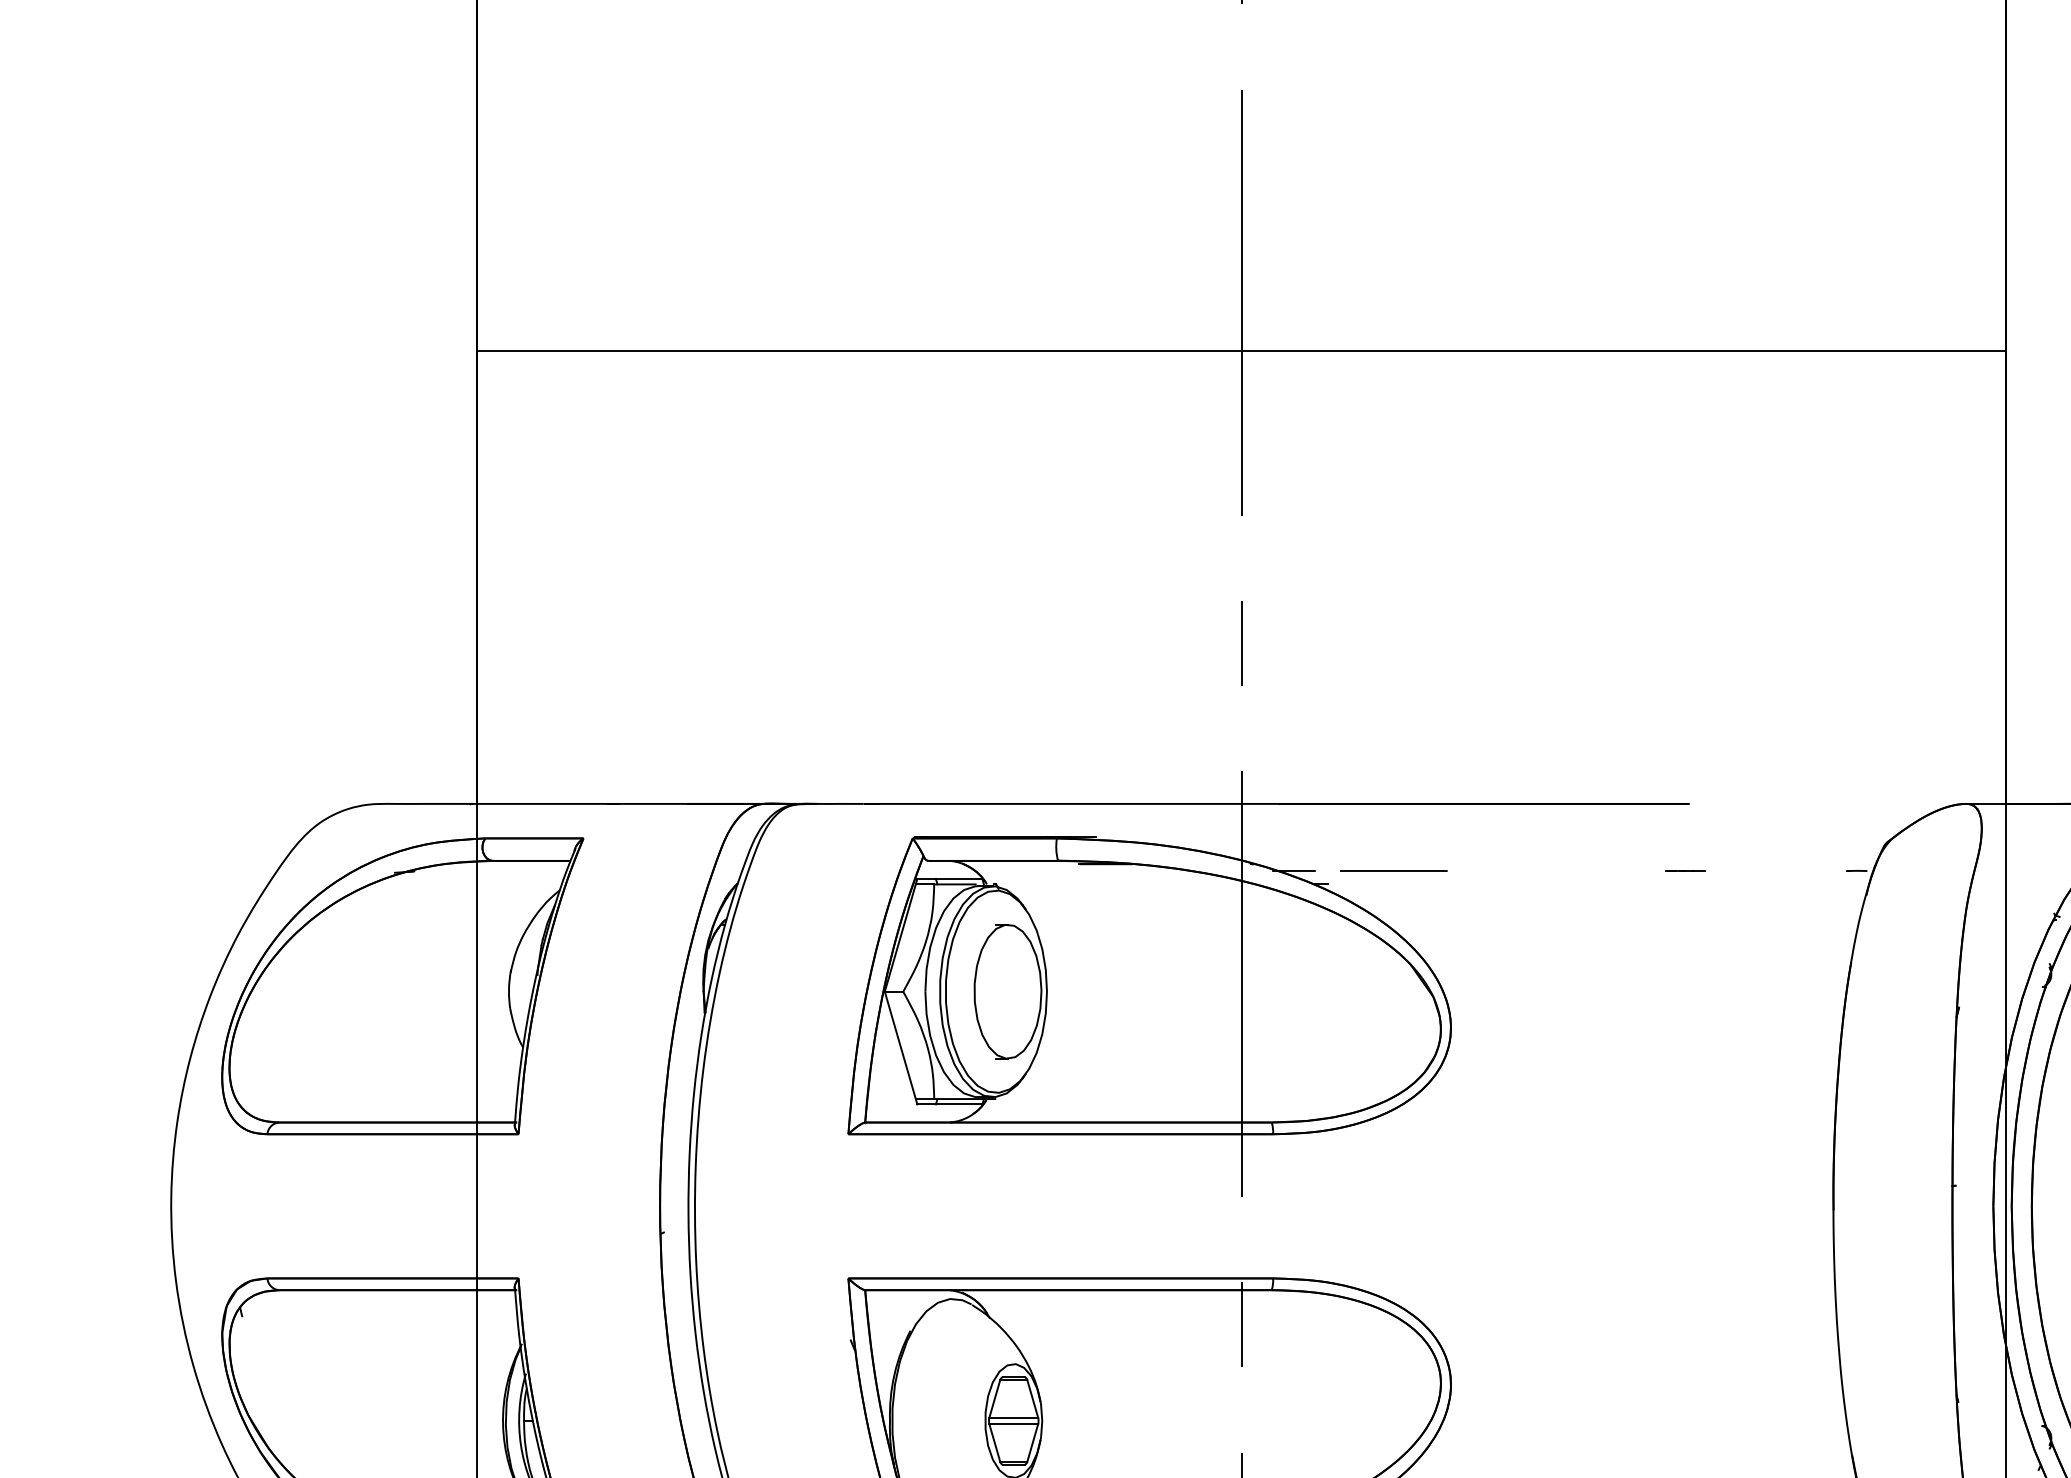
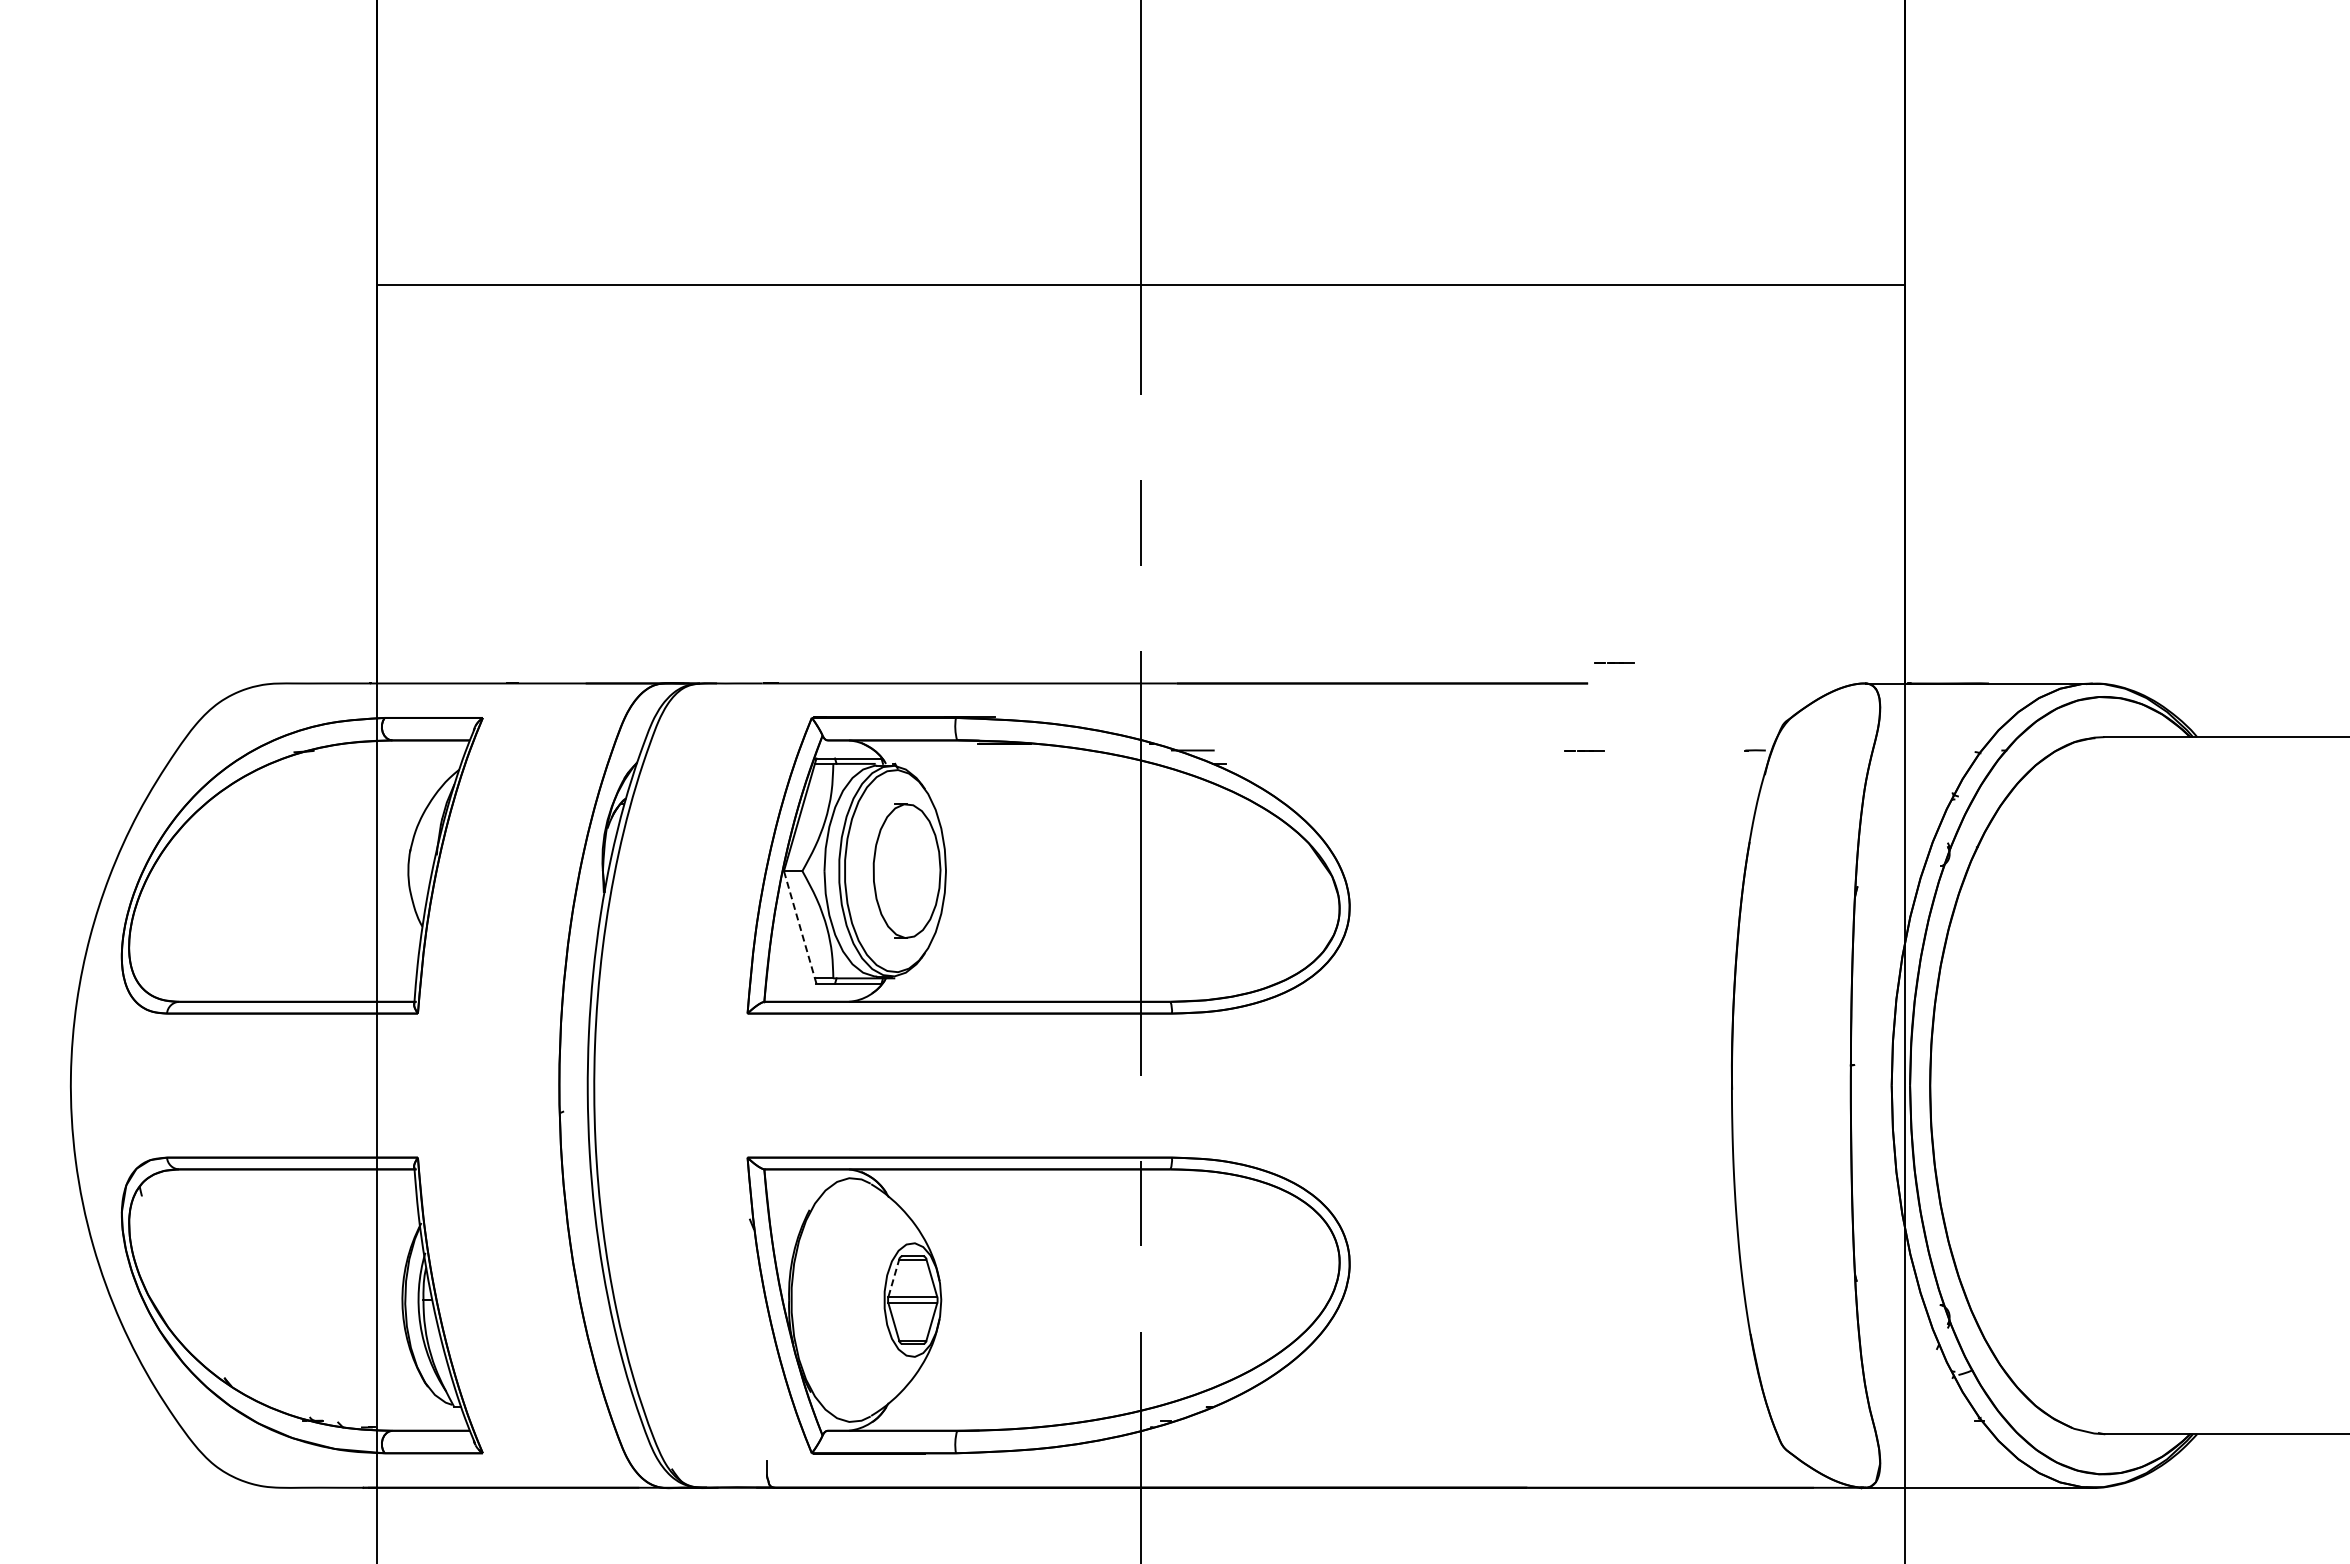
line: (1241, 351) -> (1140, 285), moved
line: (1715, 782) -> (1614, 662), added
line: (1393, 871) -> (1292, 750), removed
line: (901, 1048) -> (800, 927), solid -> dashed
line: (994, 1398) -> (893, 1277), solid -> dashed

